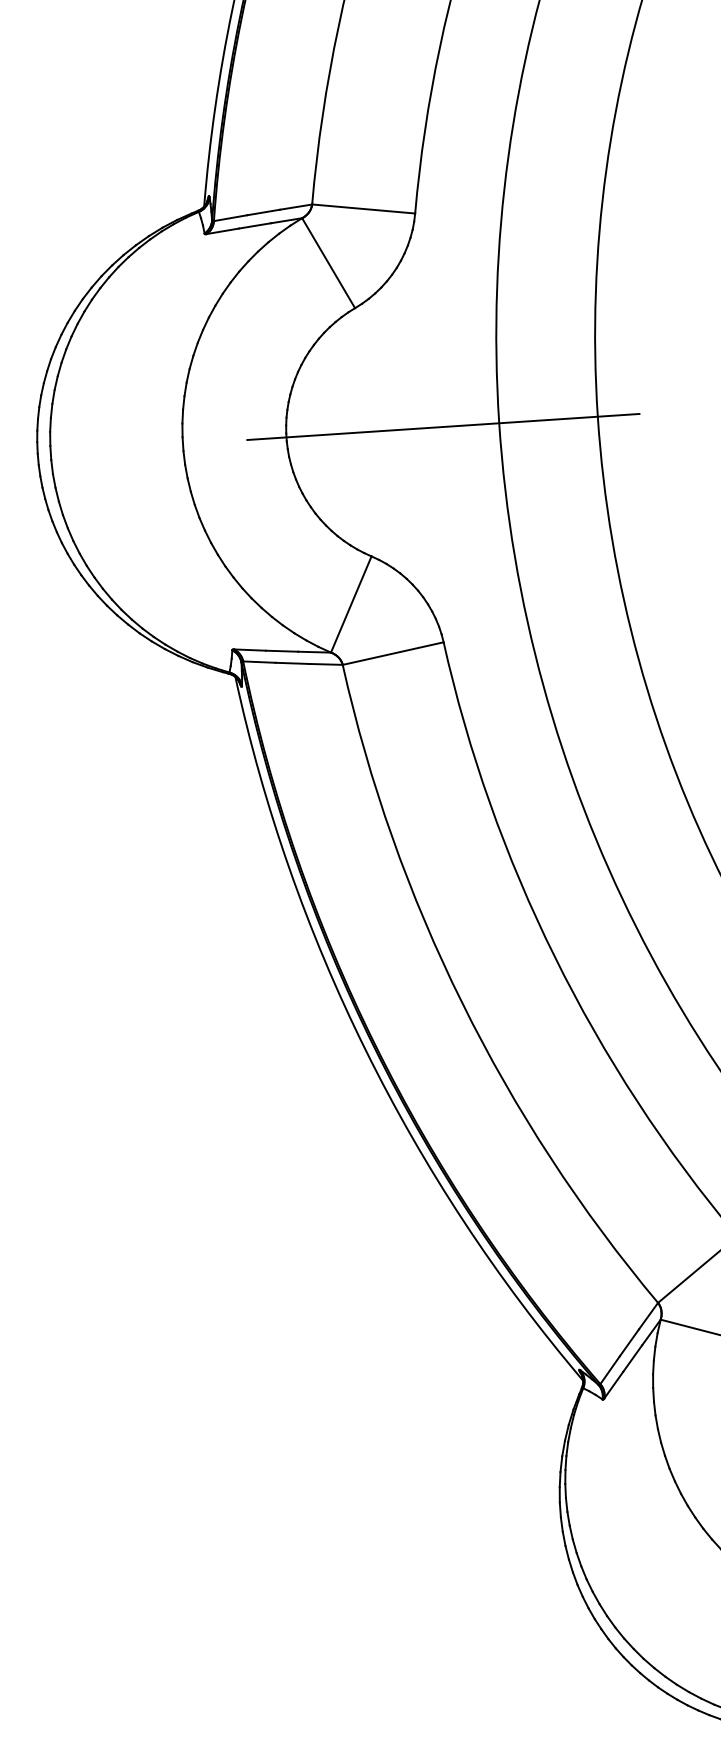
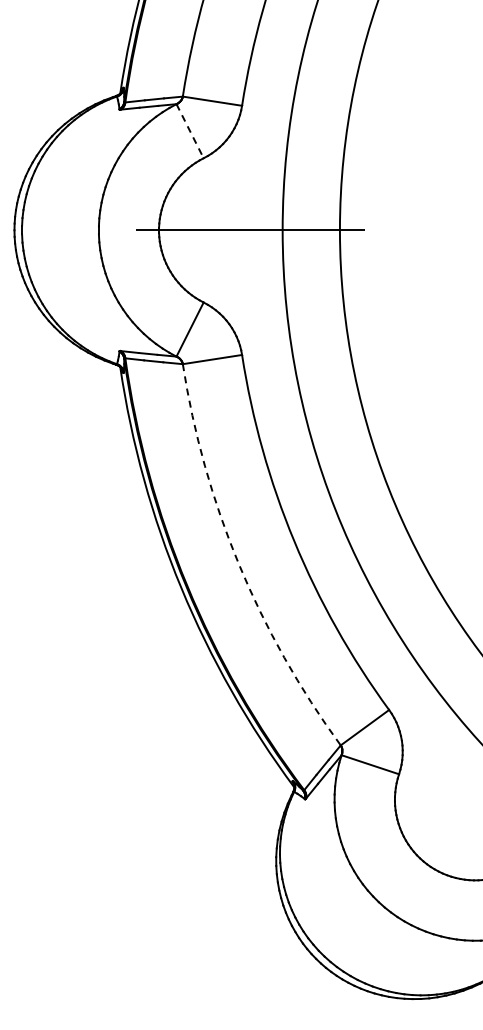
line: (329, 263) -> (190, 131), solid -> dashed
arc: (461, 1003) -> (238, 564), solid -> dashed

